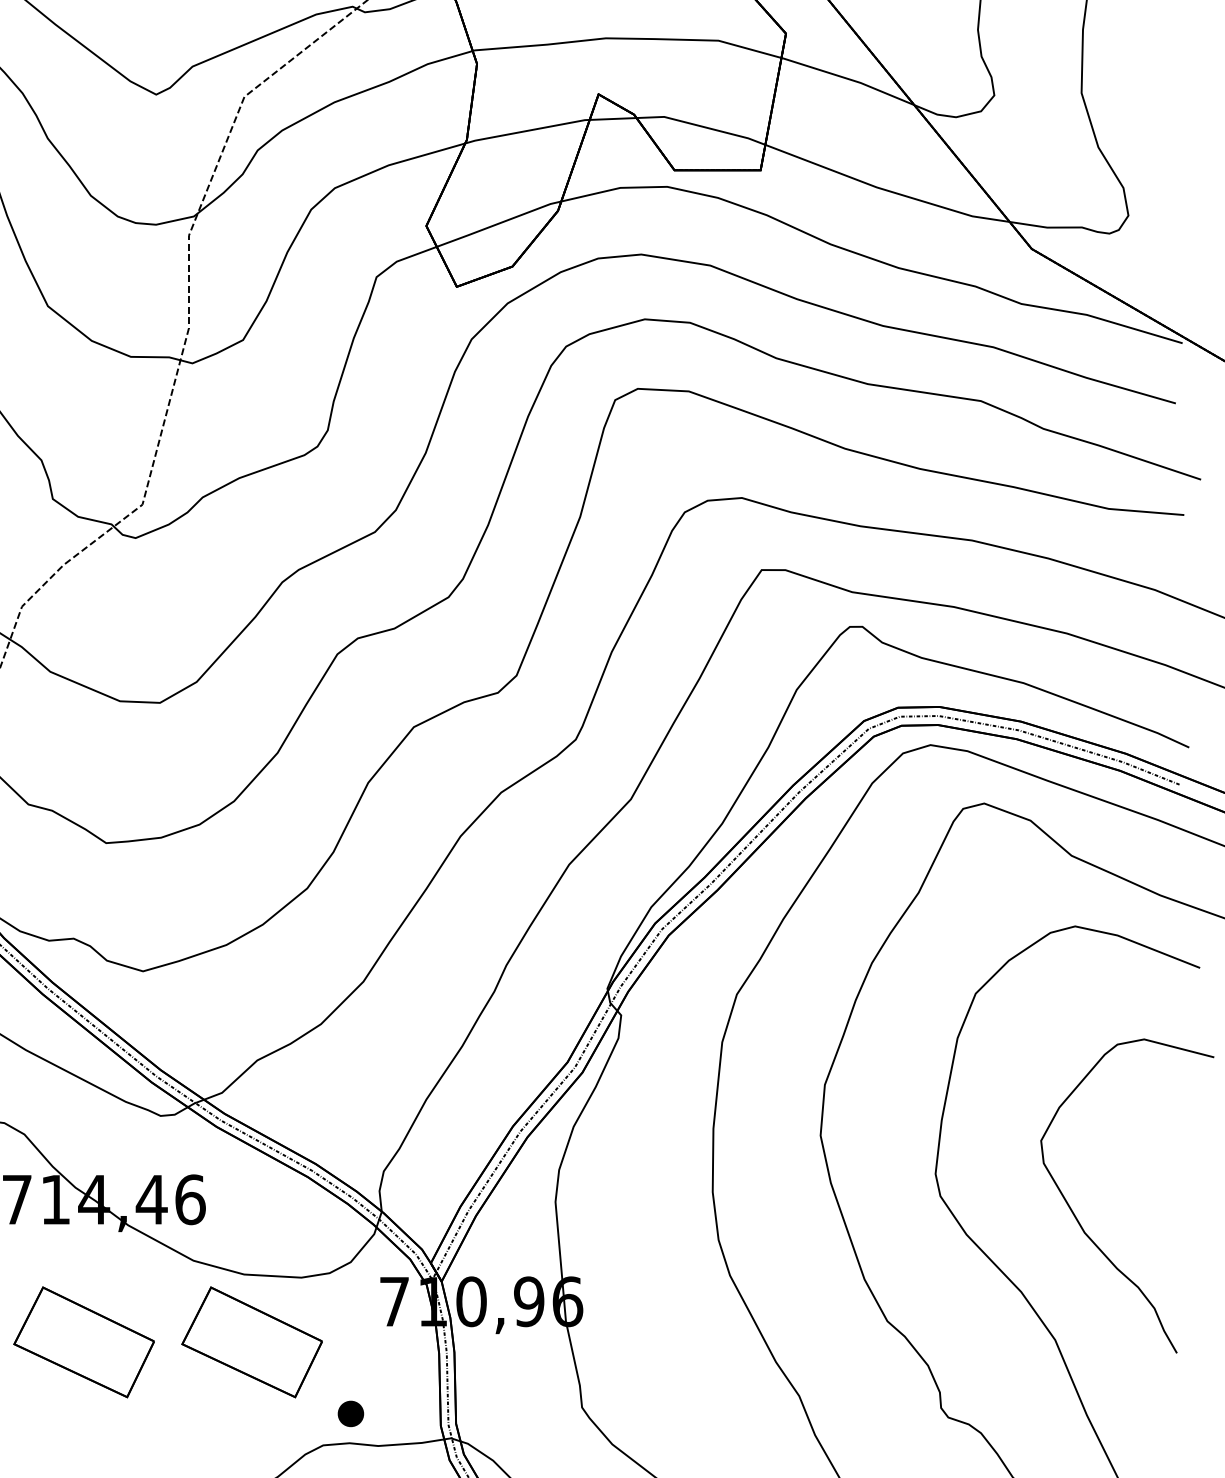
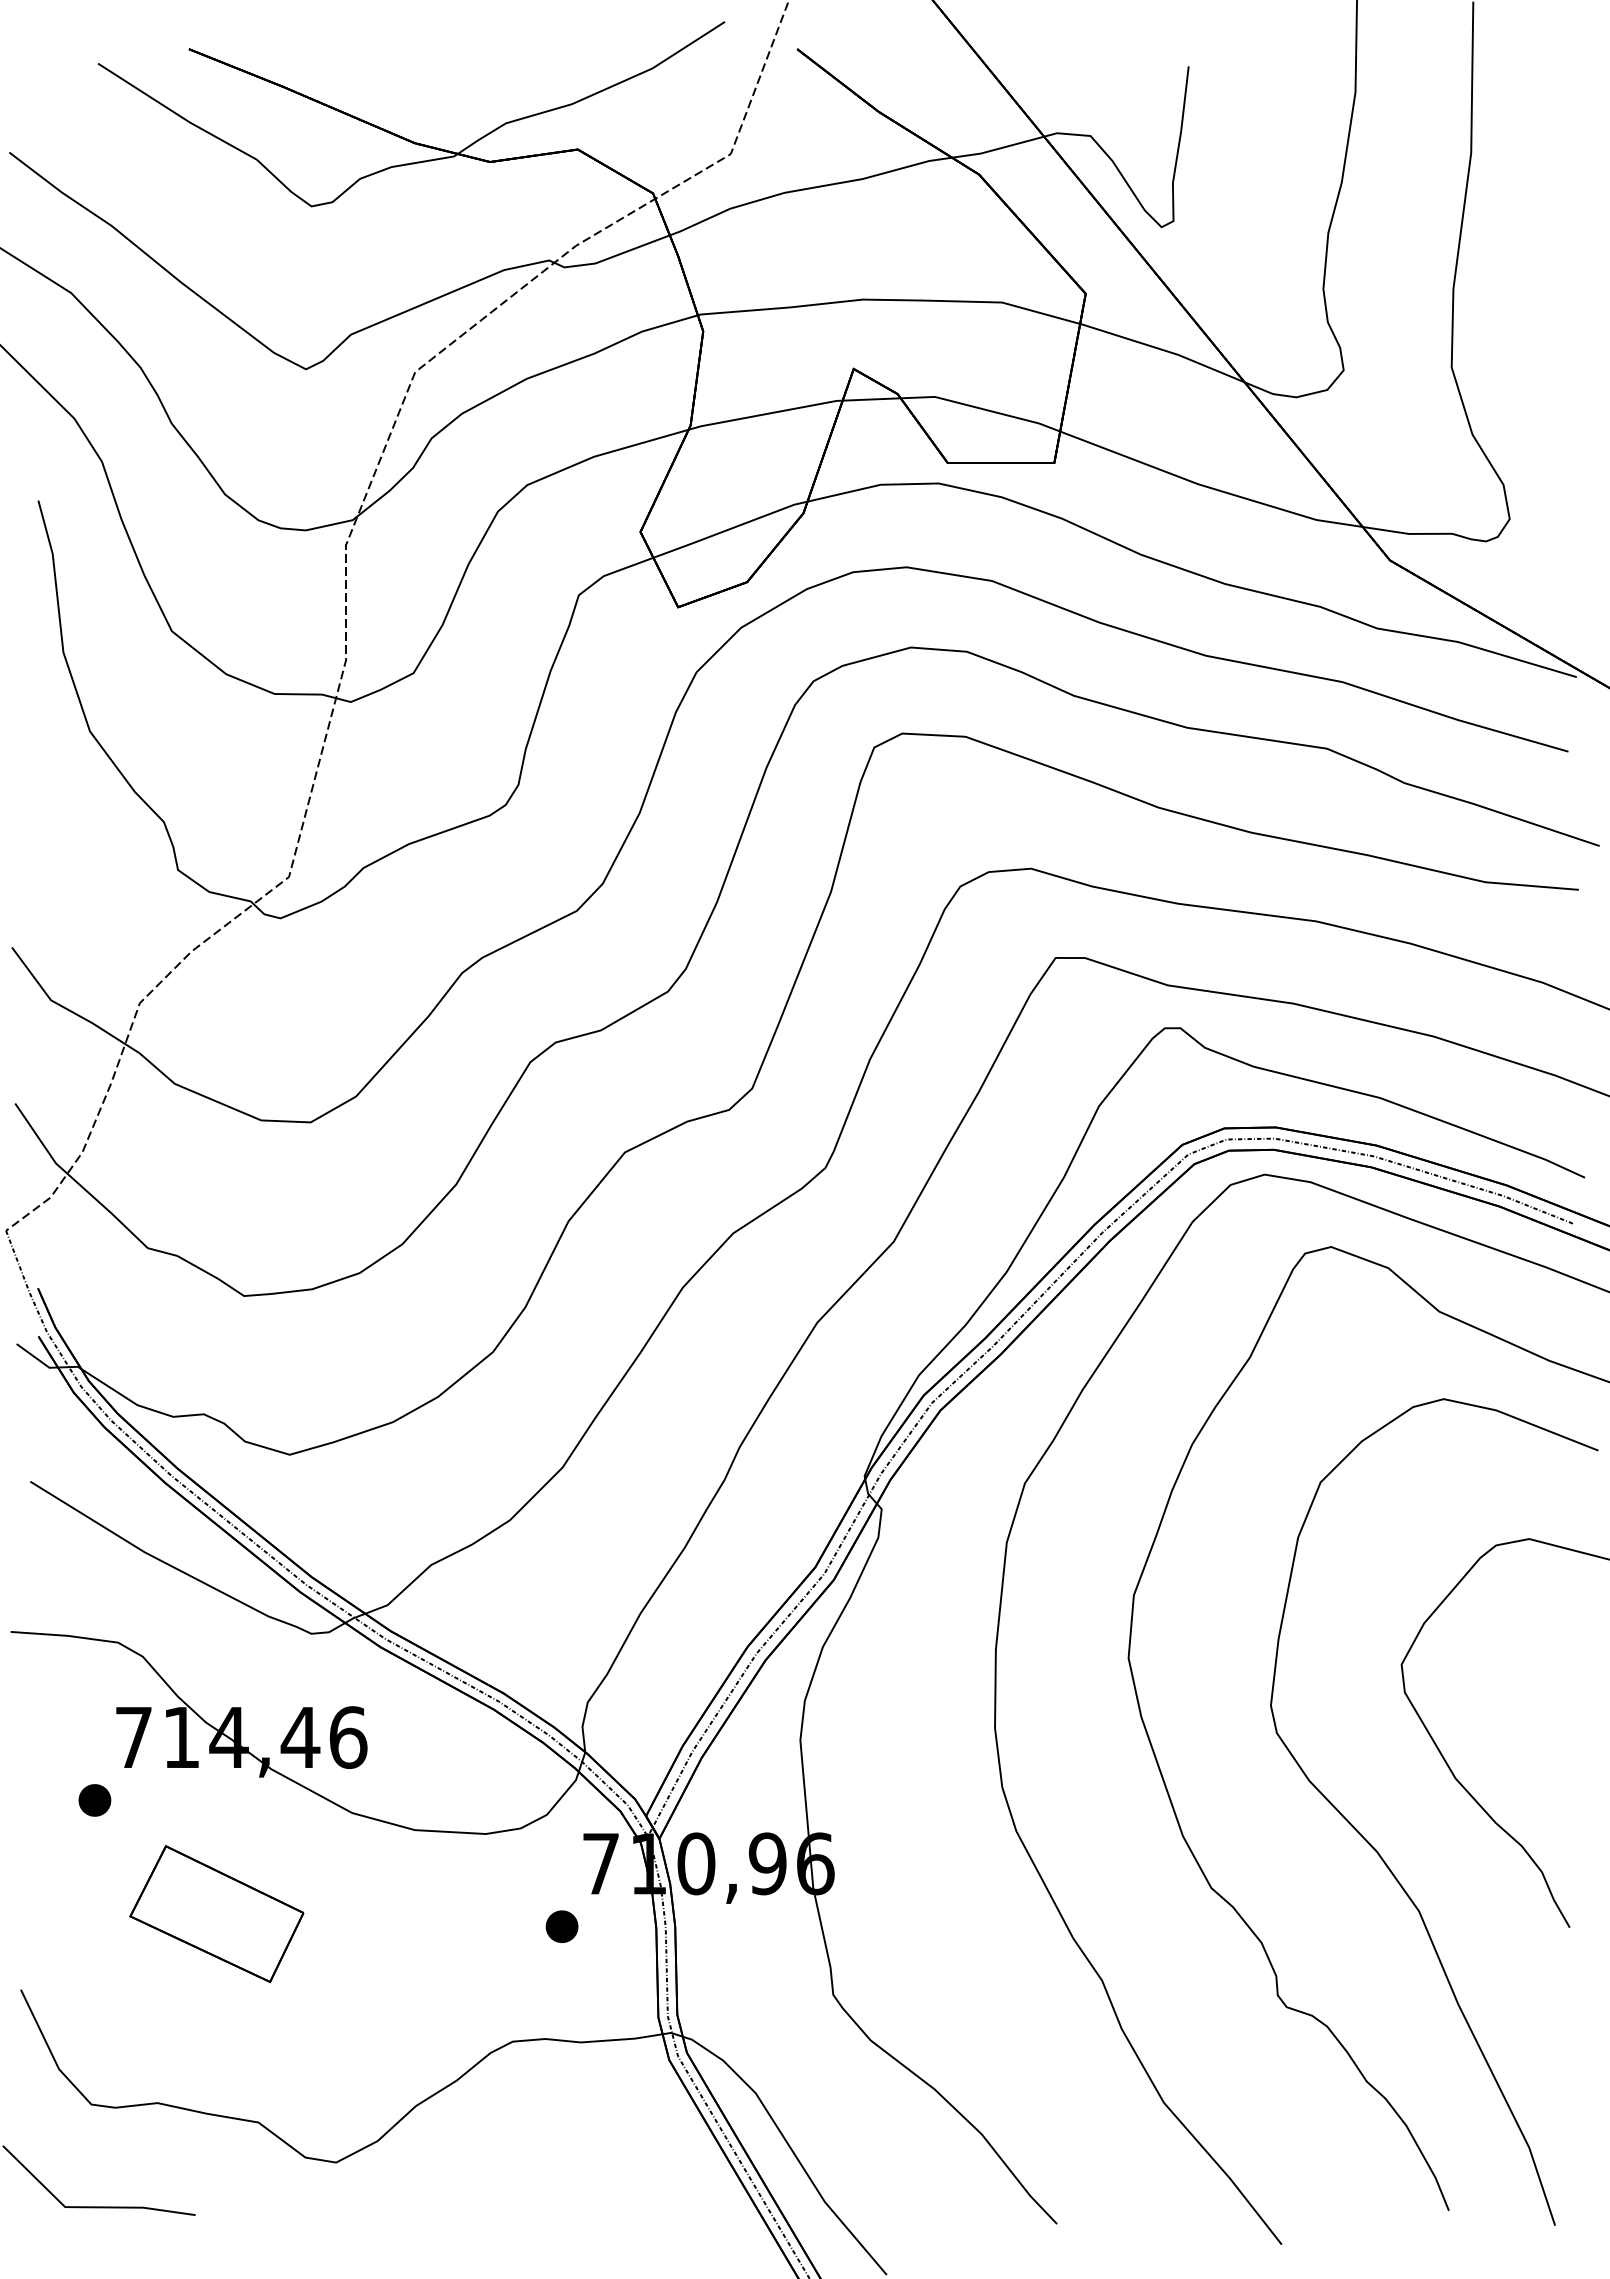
part: (251, 1342) -> (424, 1914), removed
part: (350, 1413) -> (561, 1926), moved

